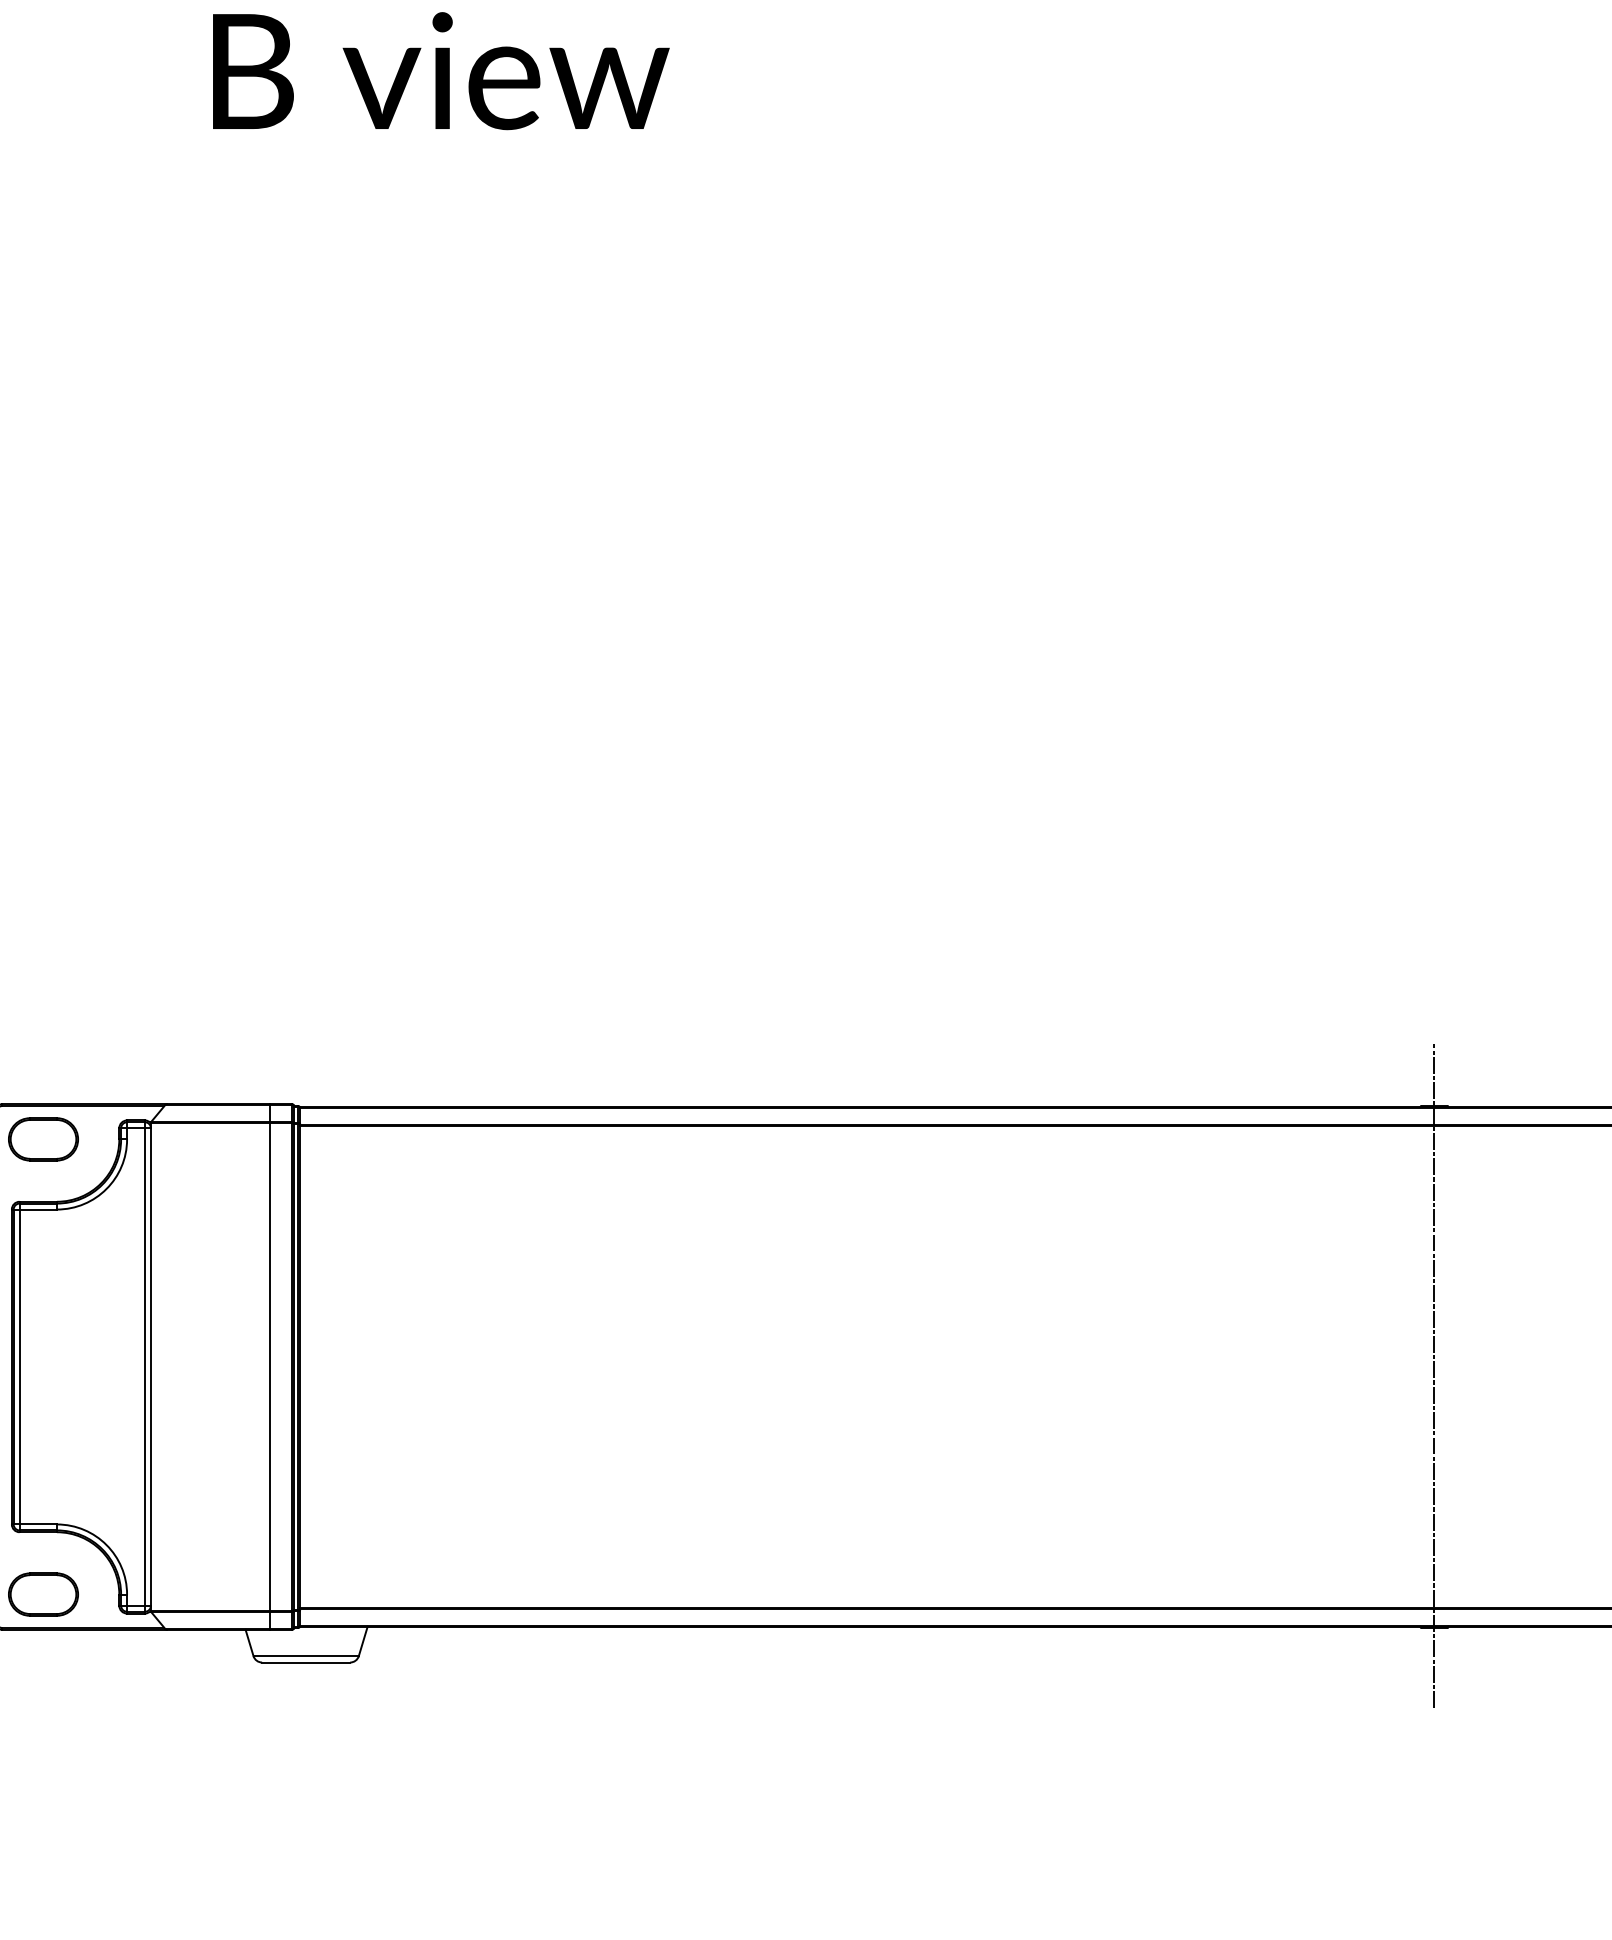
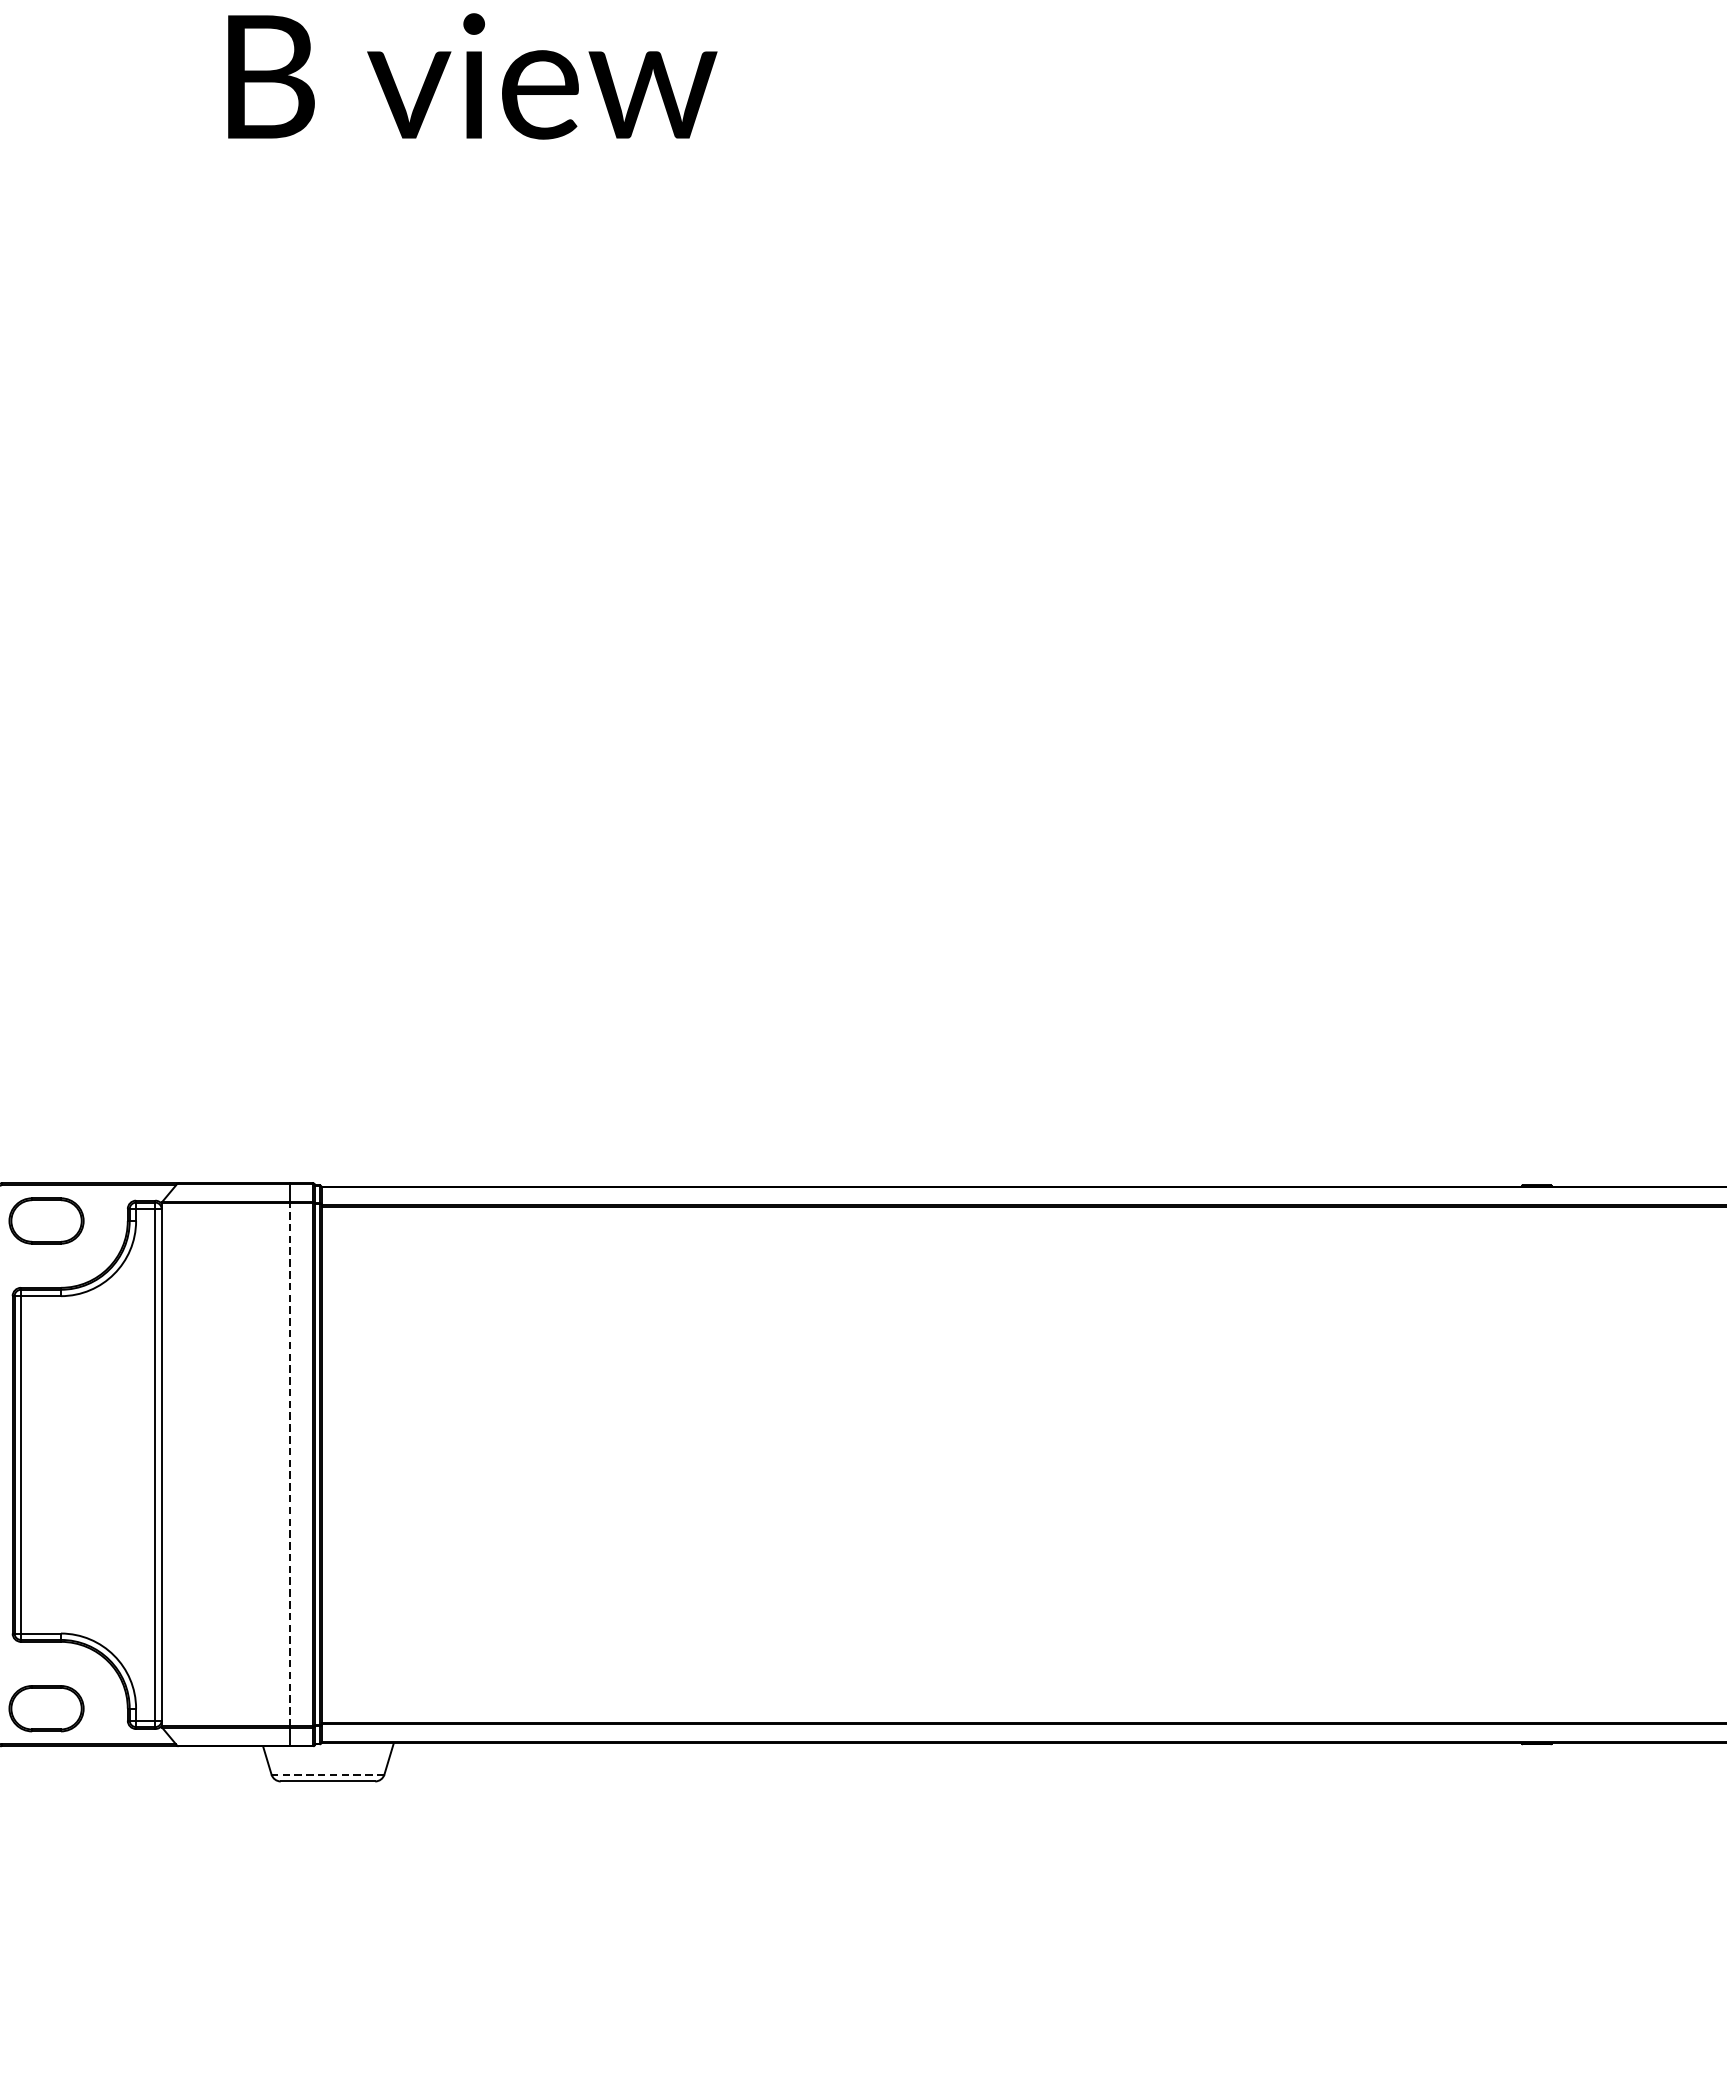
line: (270, 1366) -> (289, 1464), solid -> dashed
line: (1434, 1375) -> (1536, 1473), removed
line: (306, 1656) -> (328, 1775), solid -> dashed

